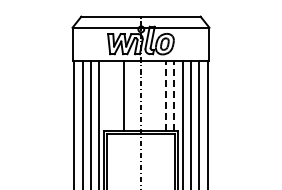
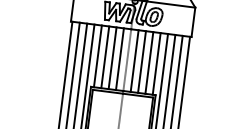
line: (166, 95) -> (149, 62), dashed -> solid
line: (174, 95) -> (156, 63), dashed -> solid
line: (107, 96) -> (97, 56), added
line: (115, 96) -> (104, 57), added
line: (132, 96) -> (119, 59), added
line: (149, 96) -> (134, 61), added
line: (157, 96) -> (141, 62), added

